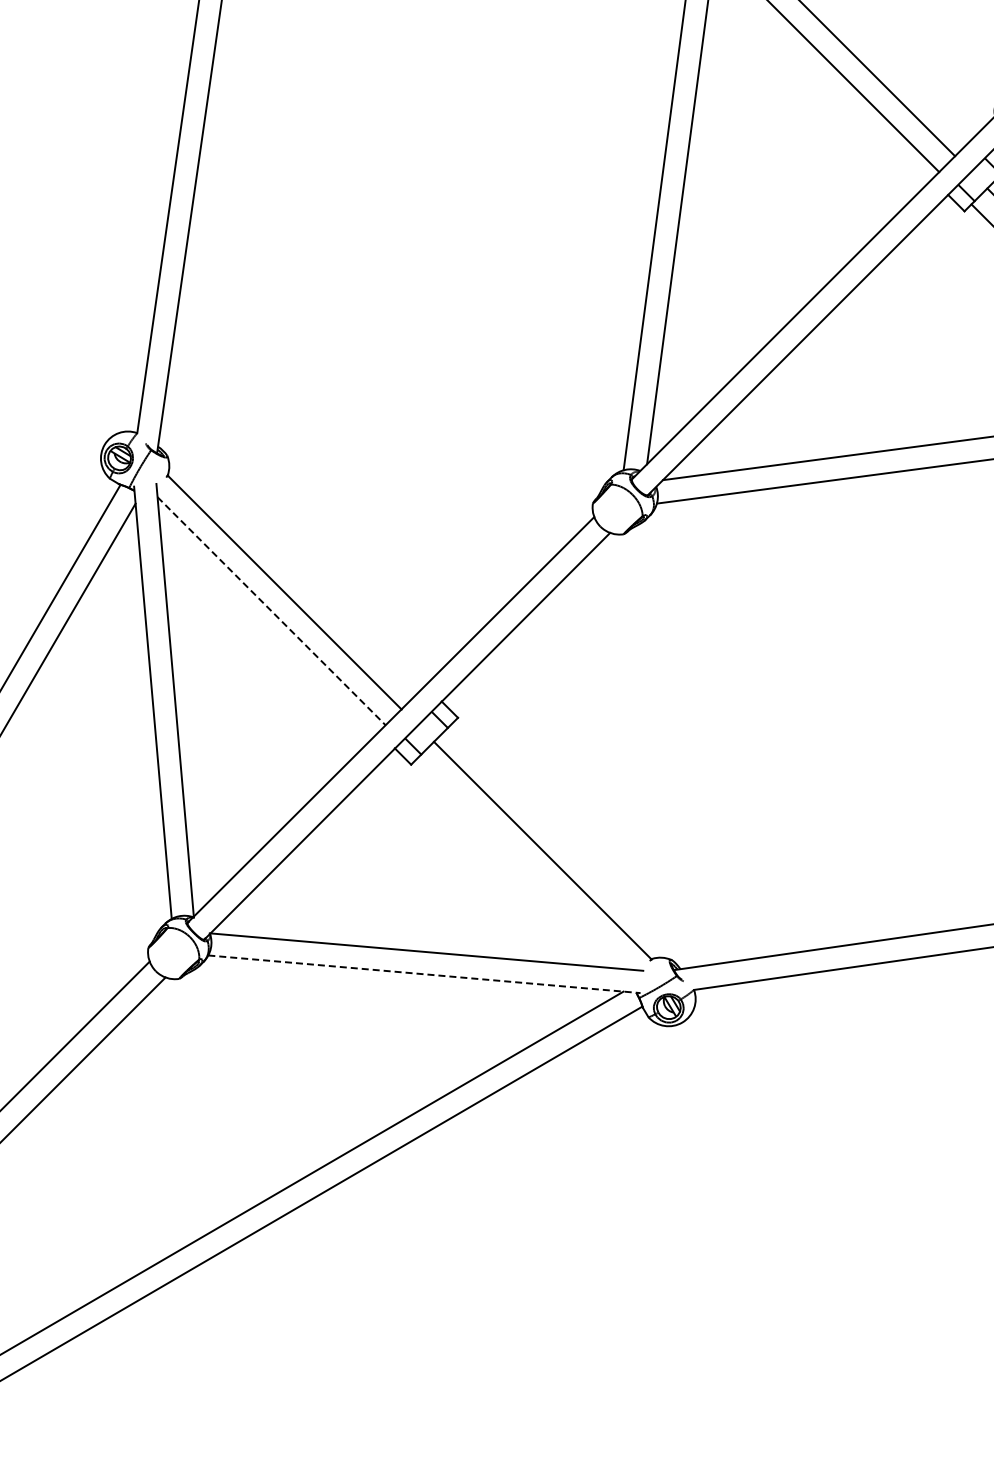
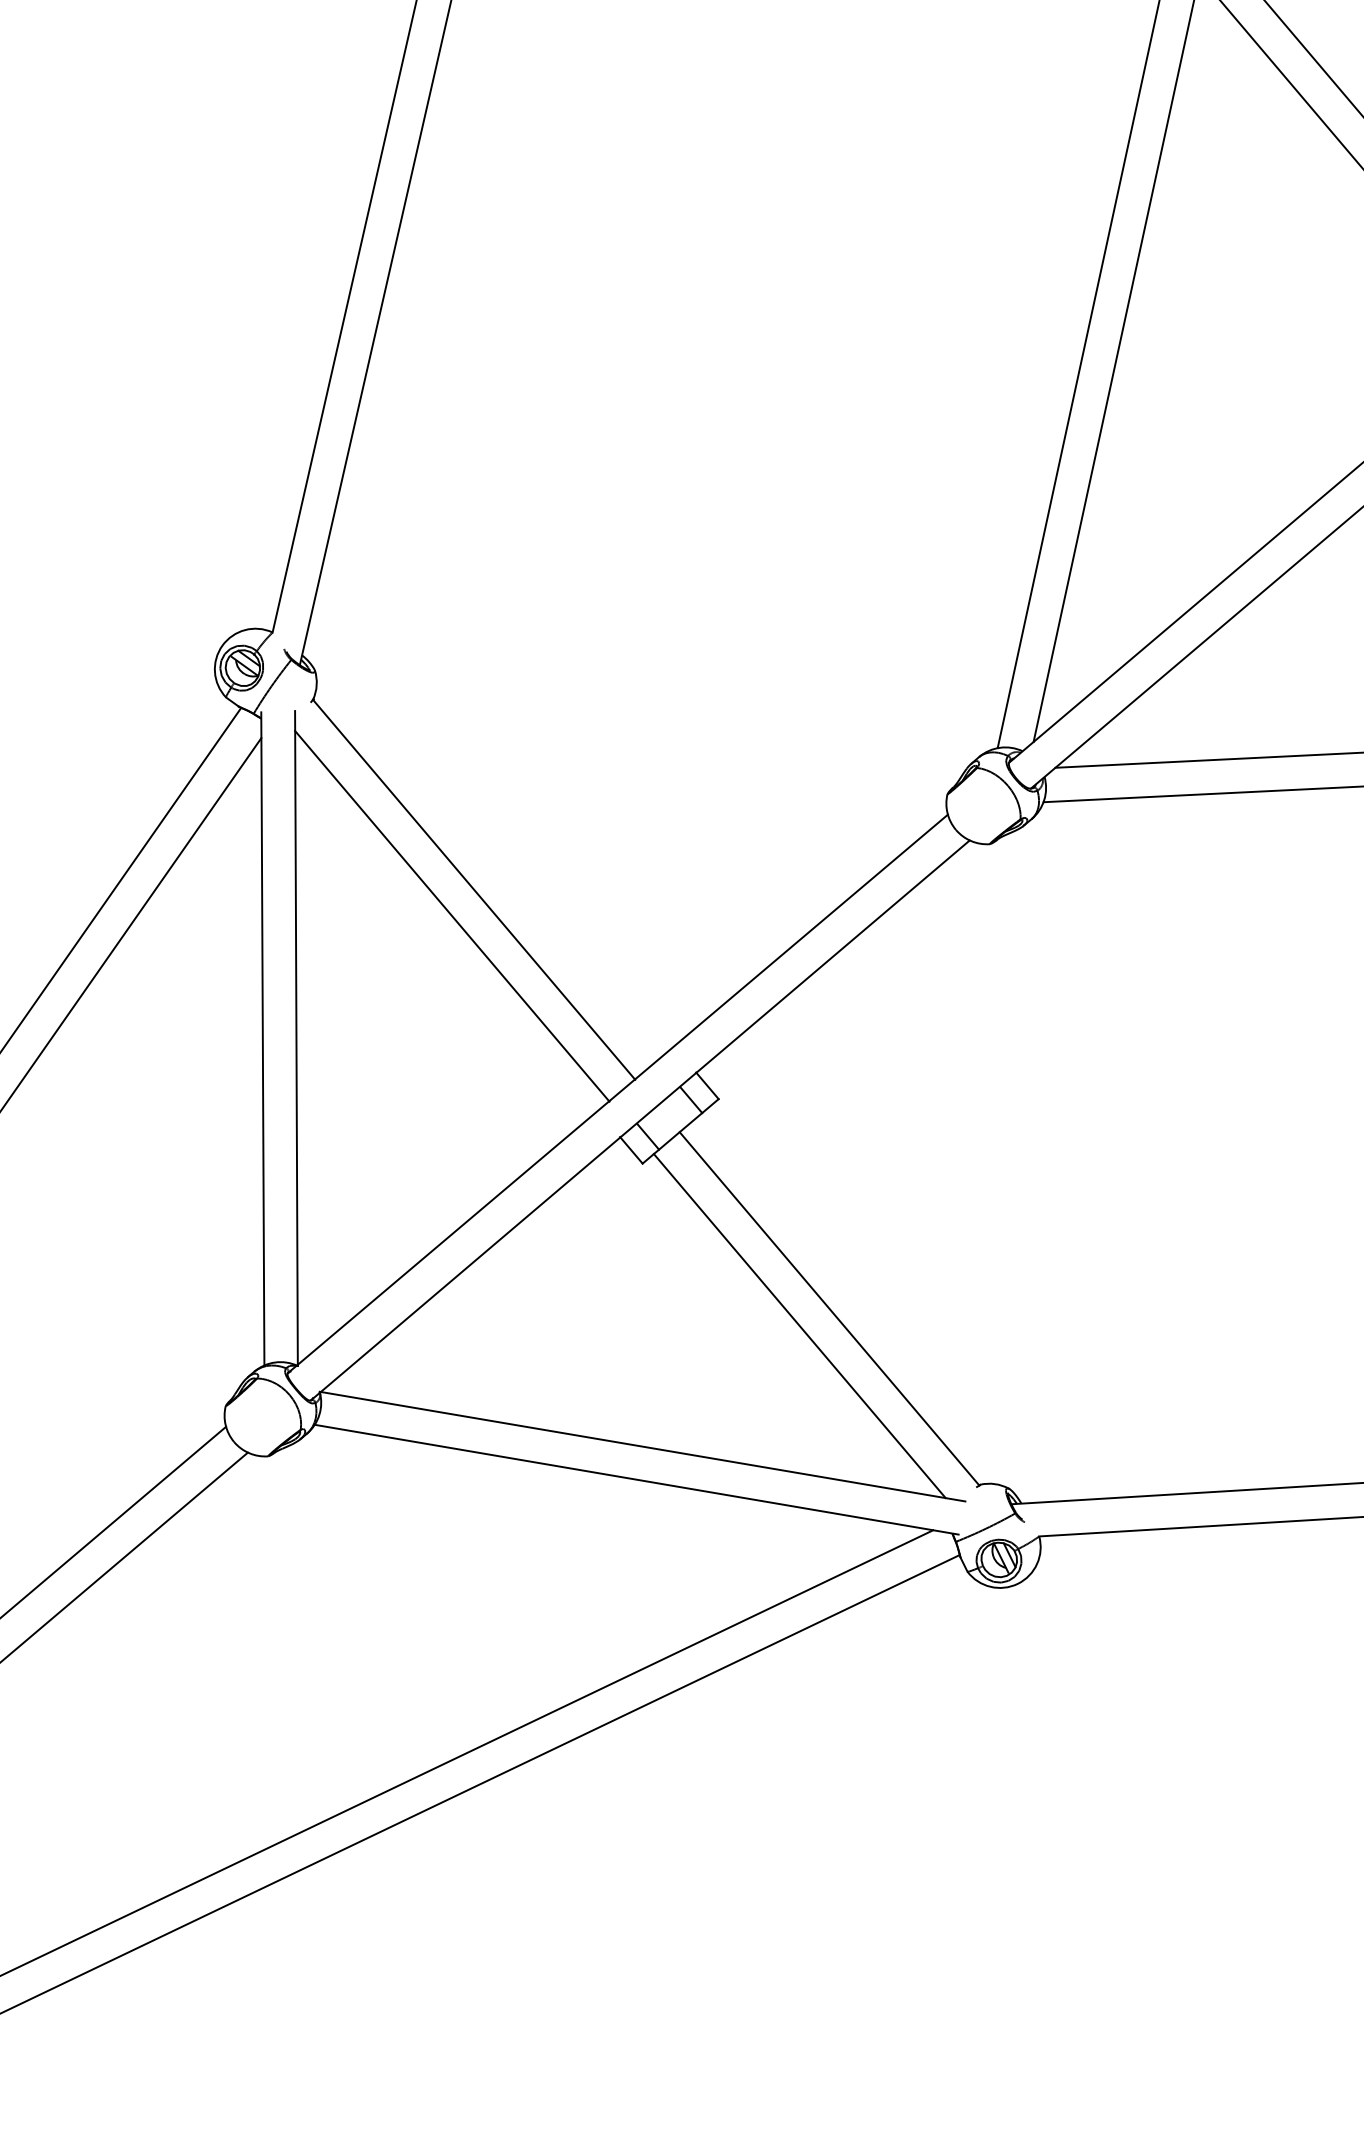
line: (272, 611) -> (453, 916), dashed -> solid
line: (524, 863) -> (800, 1325), added
line: (424, 974) -> (636, 1480), dashed -> solid

